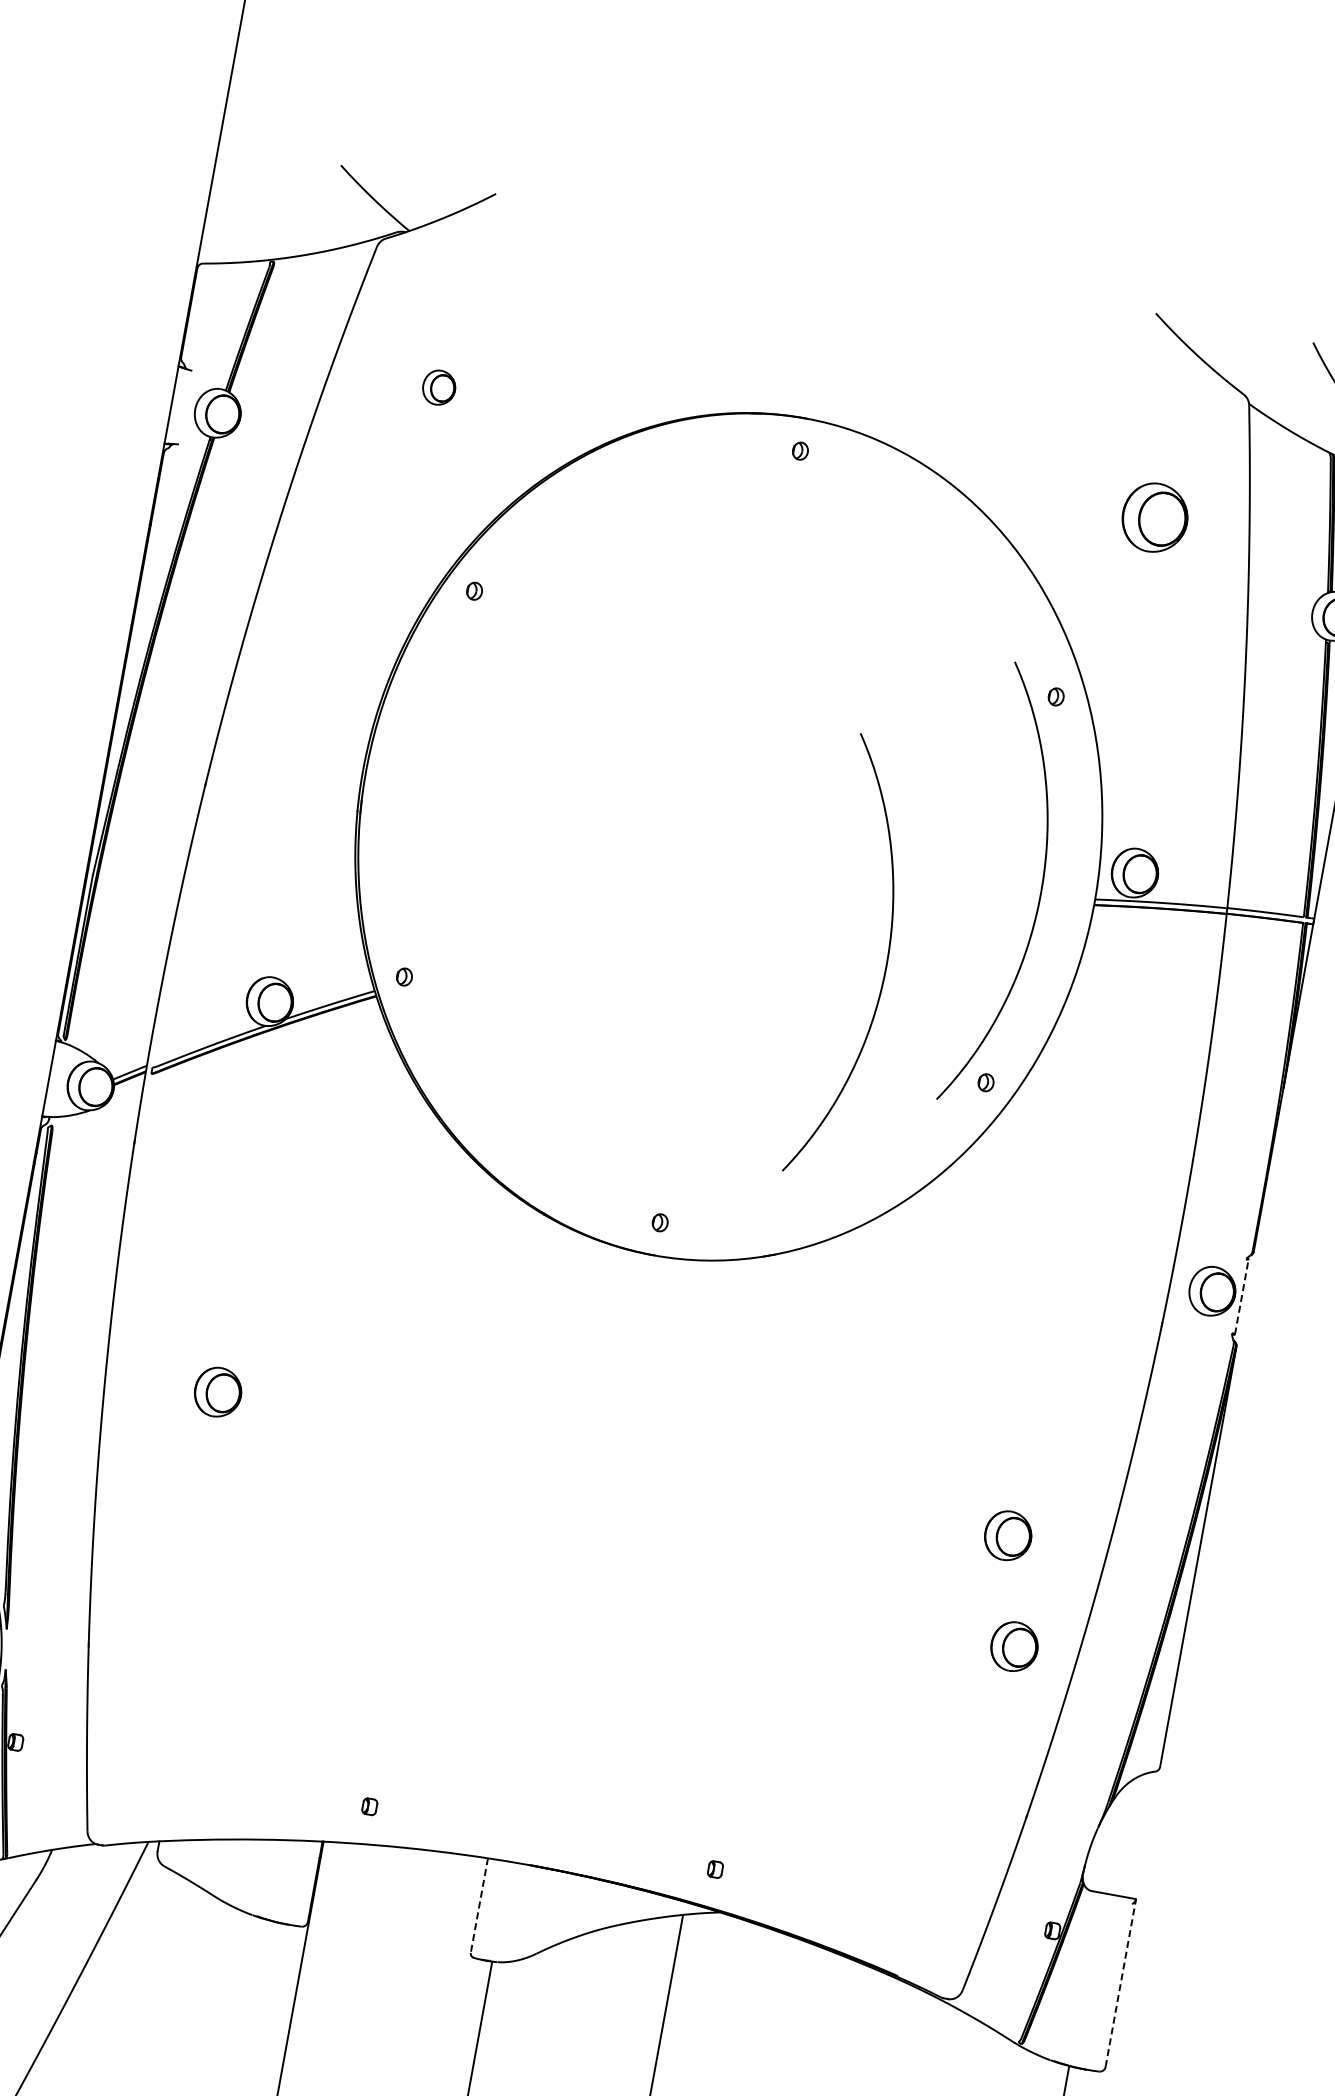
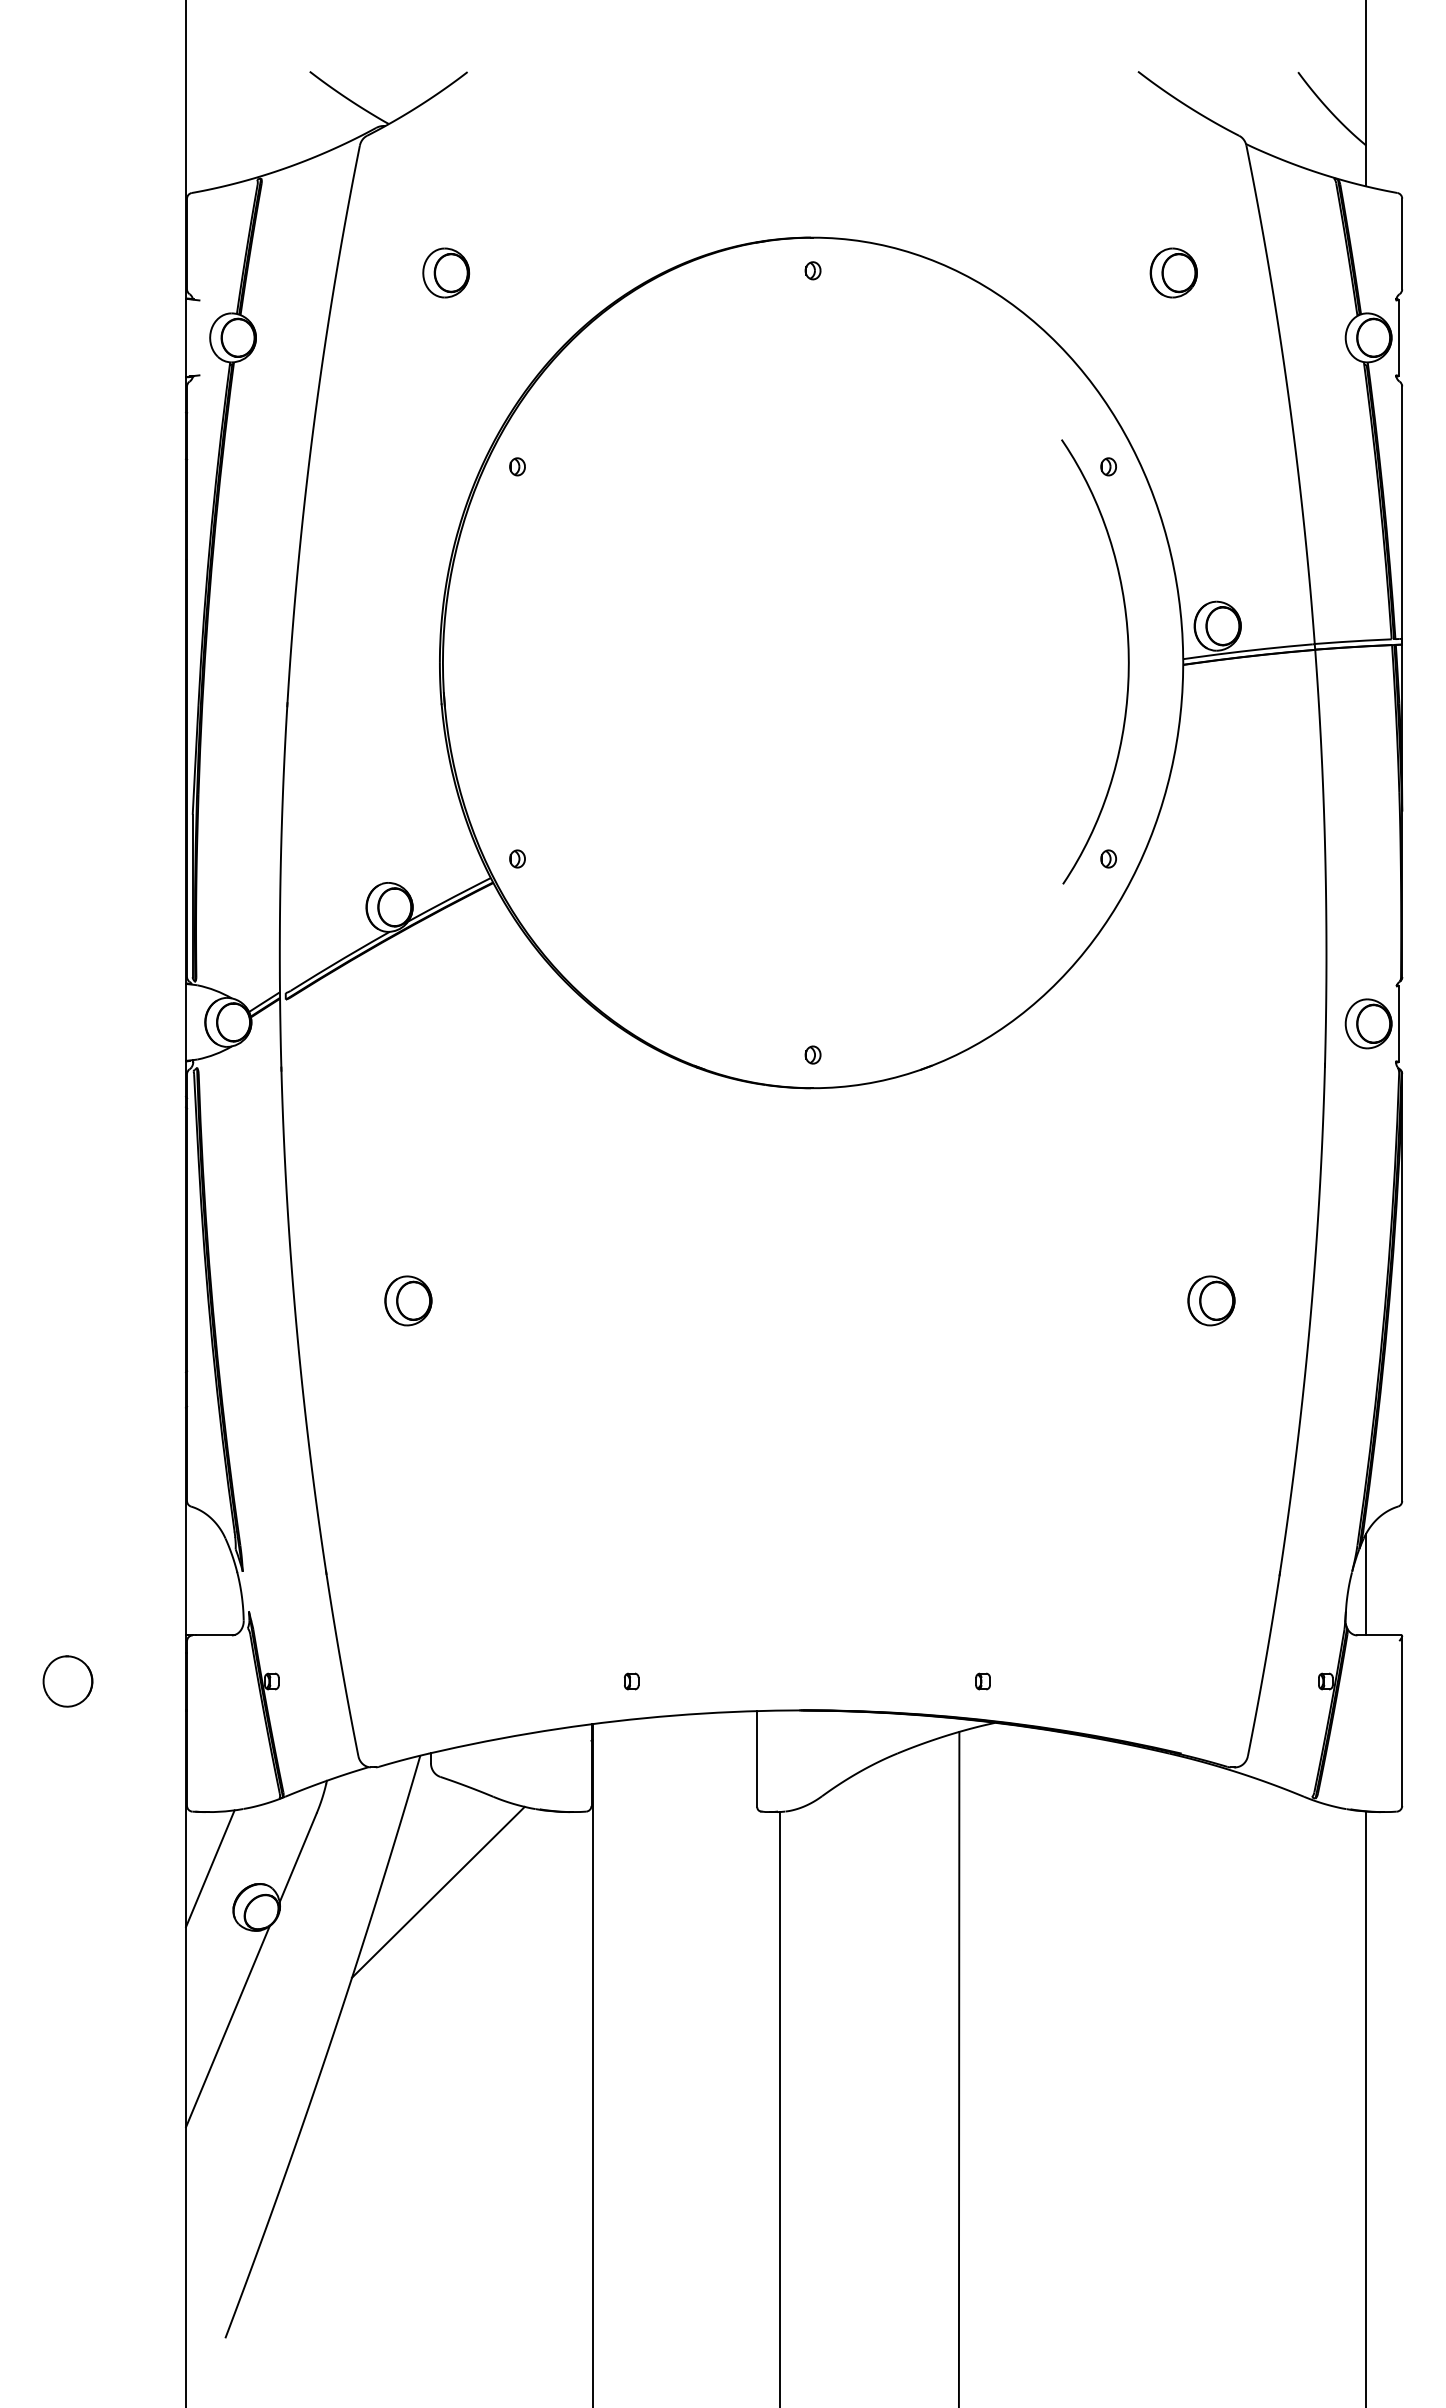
part: (439, 387) -> (446, 272), size x1.43
part: (1154, 517) -> (1173, 272), size x0.71
curve: (885, 963) -> (988, 759), removed
line: (1241, 1296) -> (1398, 1023), dashed -> solid
part: (1014, 1646) -> (1237, 1408), removed
line: (1110, 1842) -> (1366, 1584), added
line: (479, 1905) -> (757, 1759), dashed -> solid
line: (141, 1978) -> (437, 1891), added
line: (1120, 1983) -> (1402, 1721), dashed -> solid

